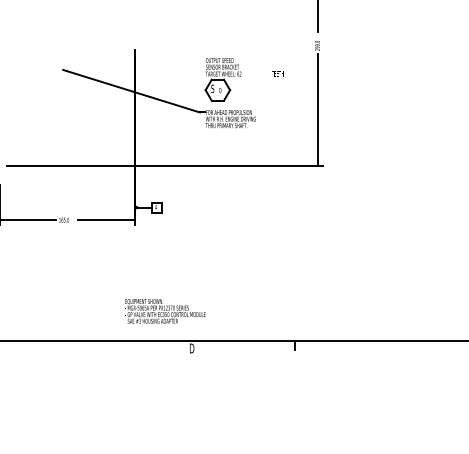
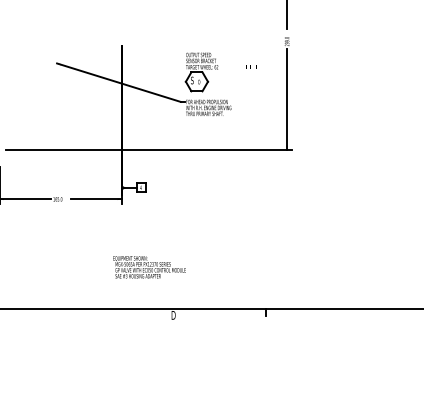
text: (165, 311) -> (149, 267), moved

